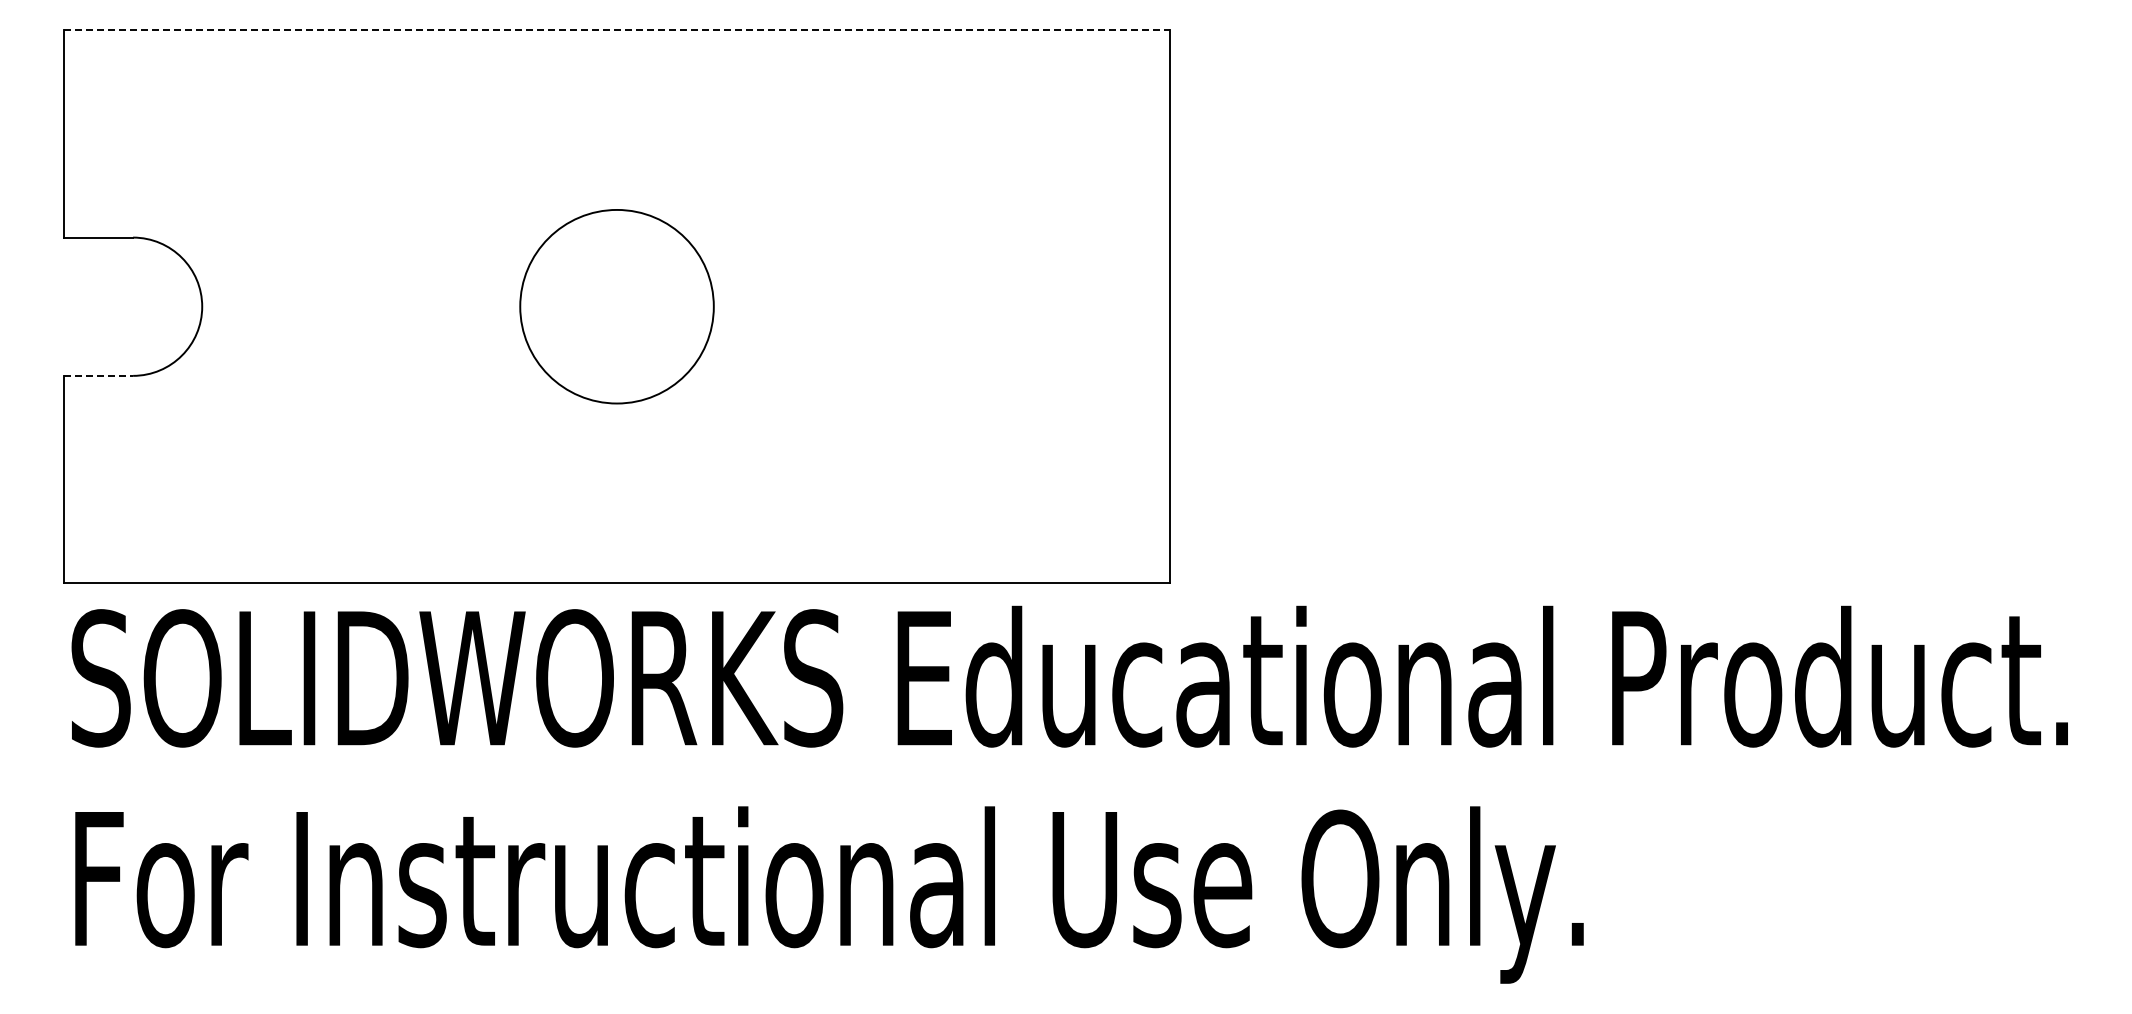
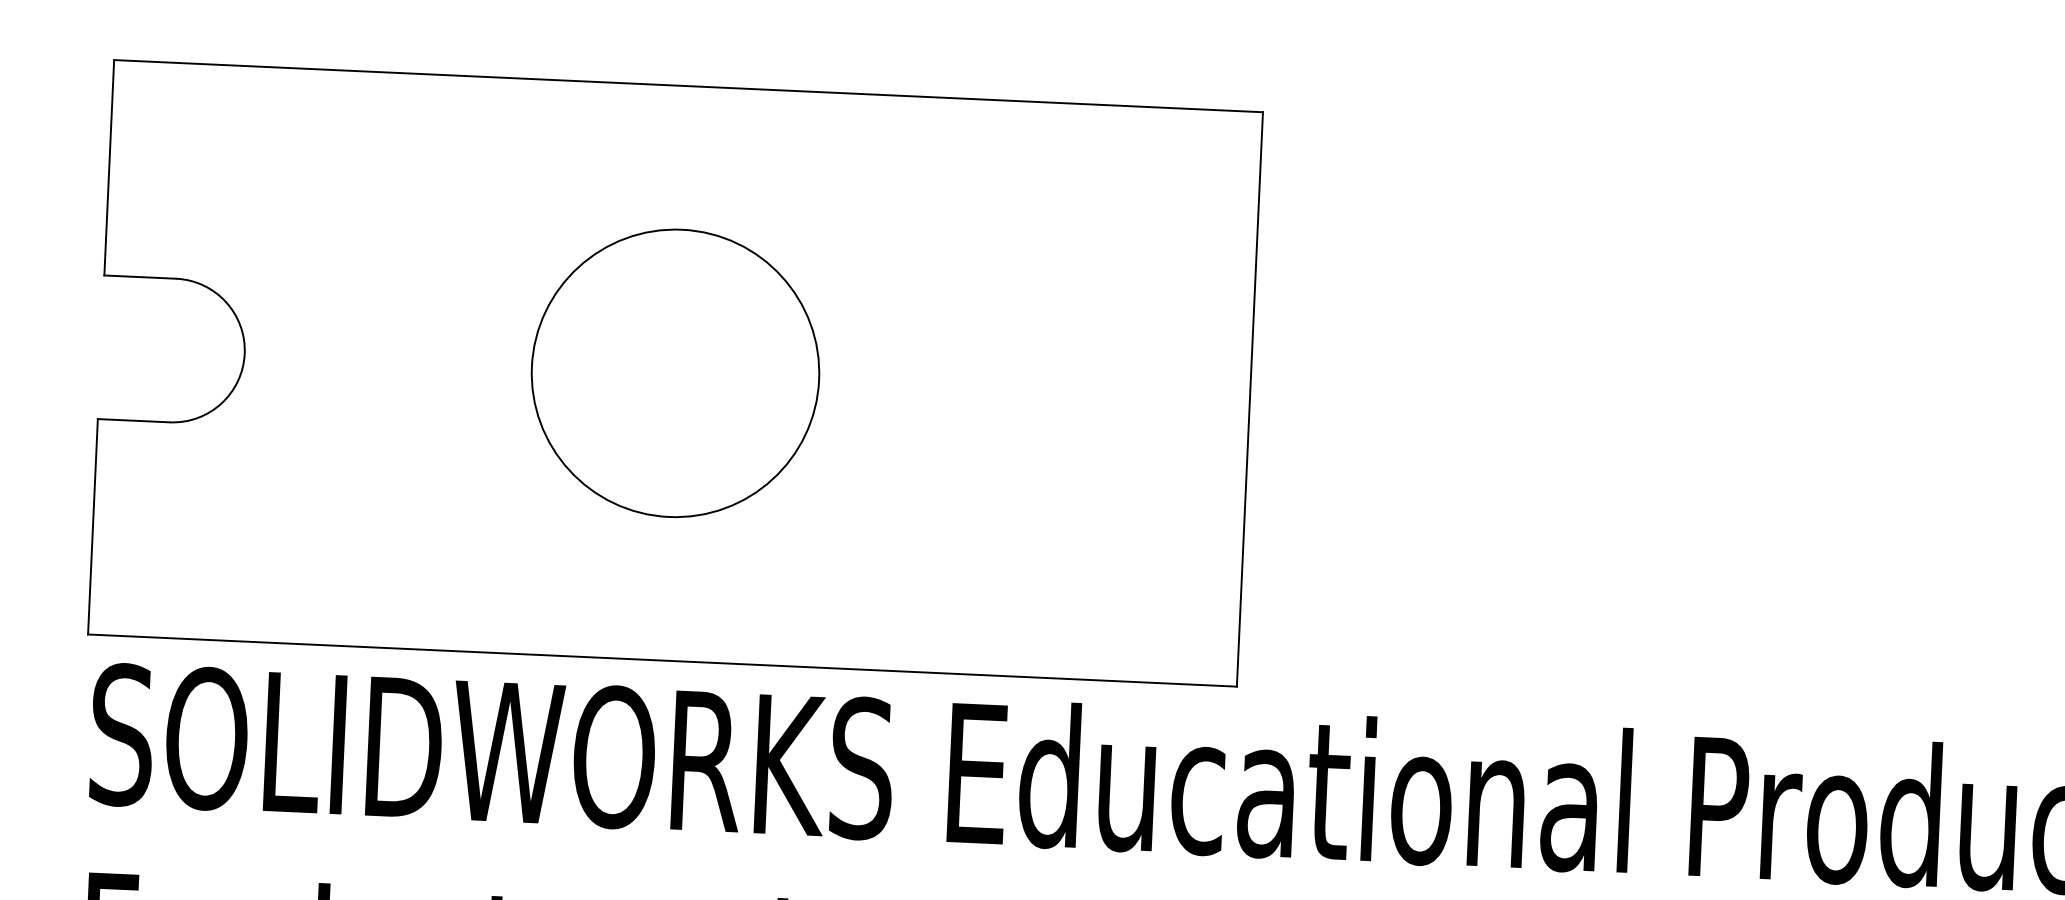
line: (617, 30) -> (689, 86), dashed -> solid
circle: (616, 306) -> (674, 373), size x1.43
line: (98, 375) -> (133, 420), dashed -> solid

